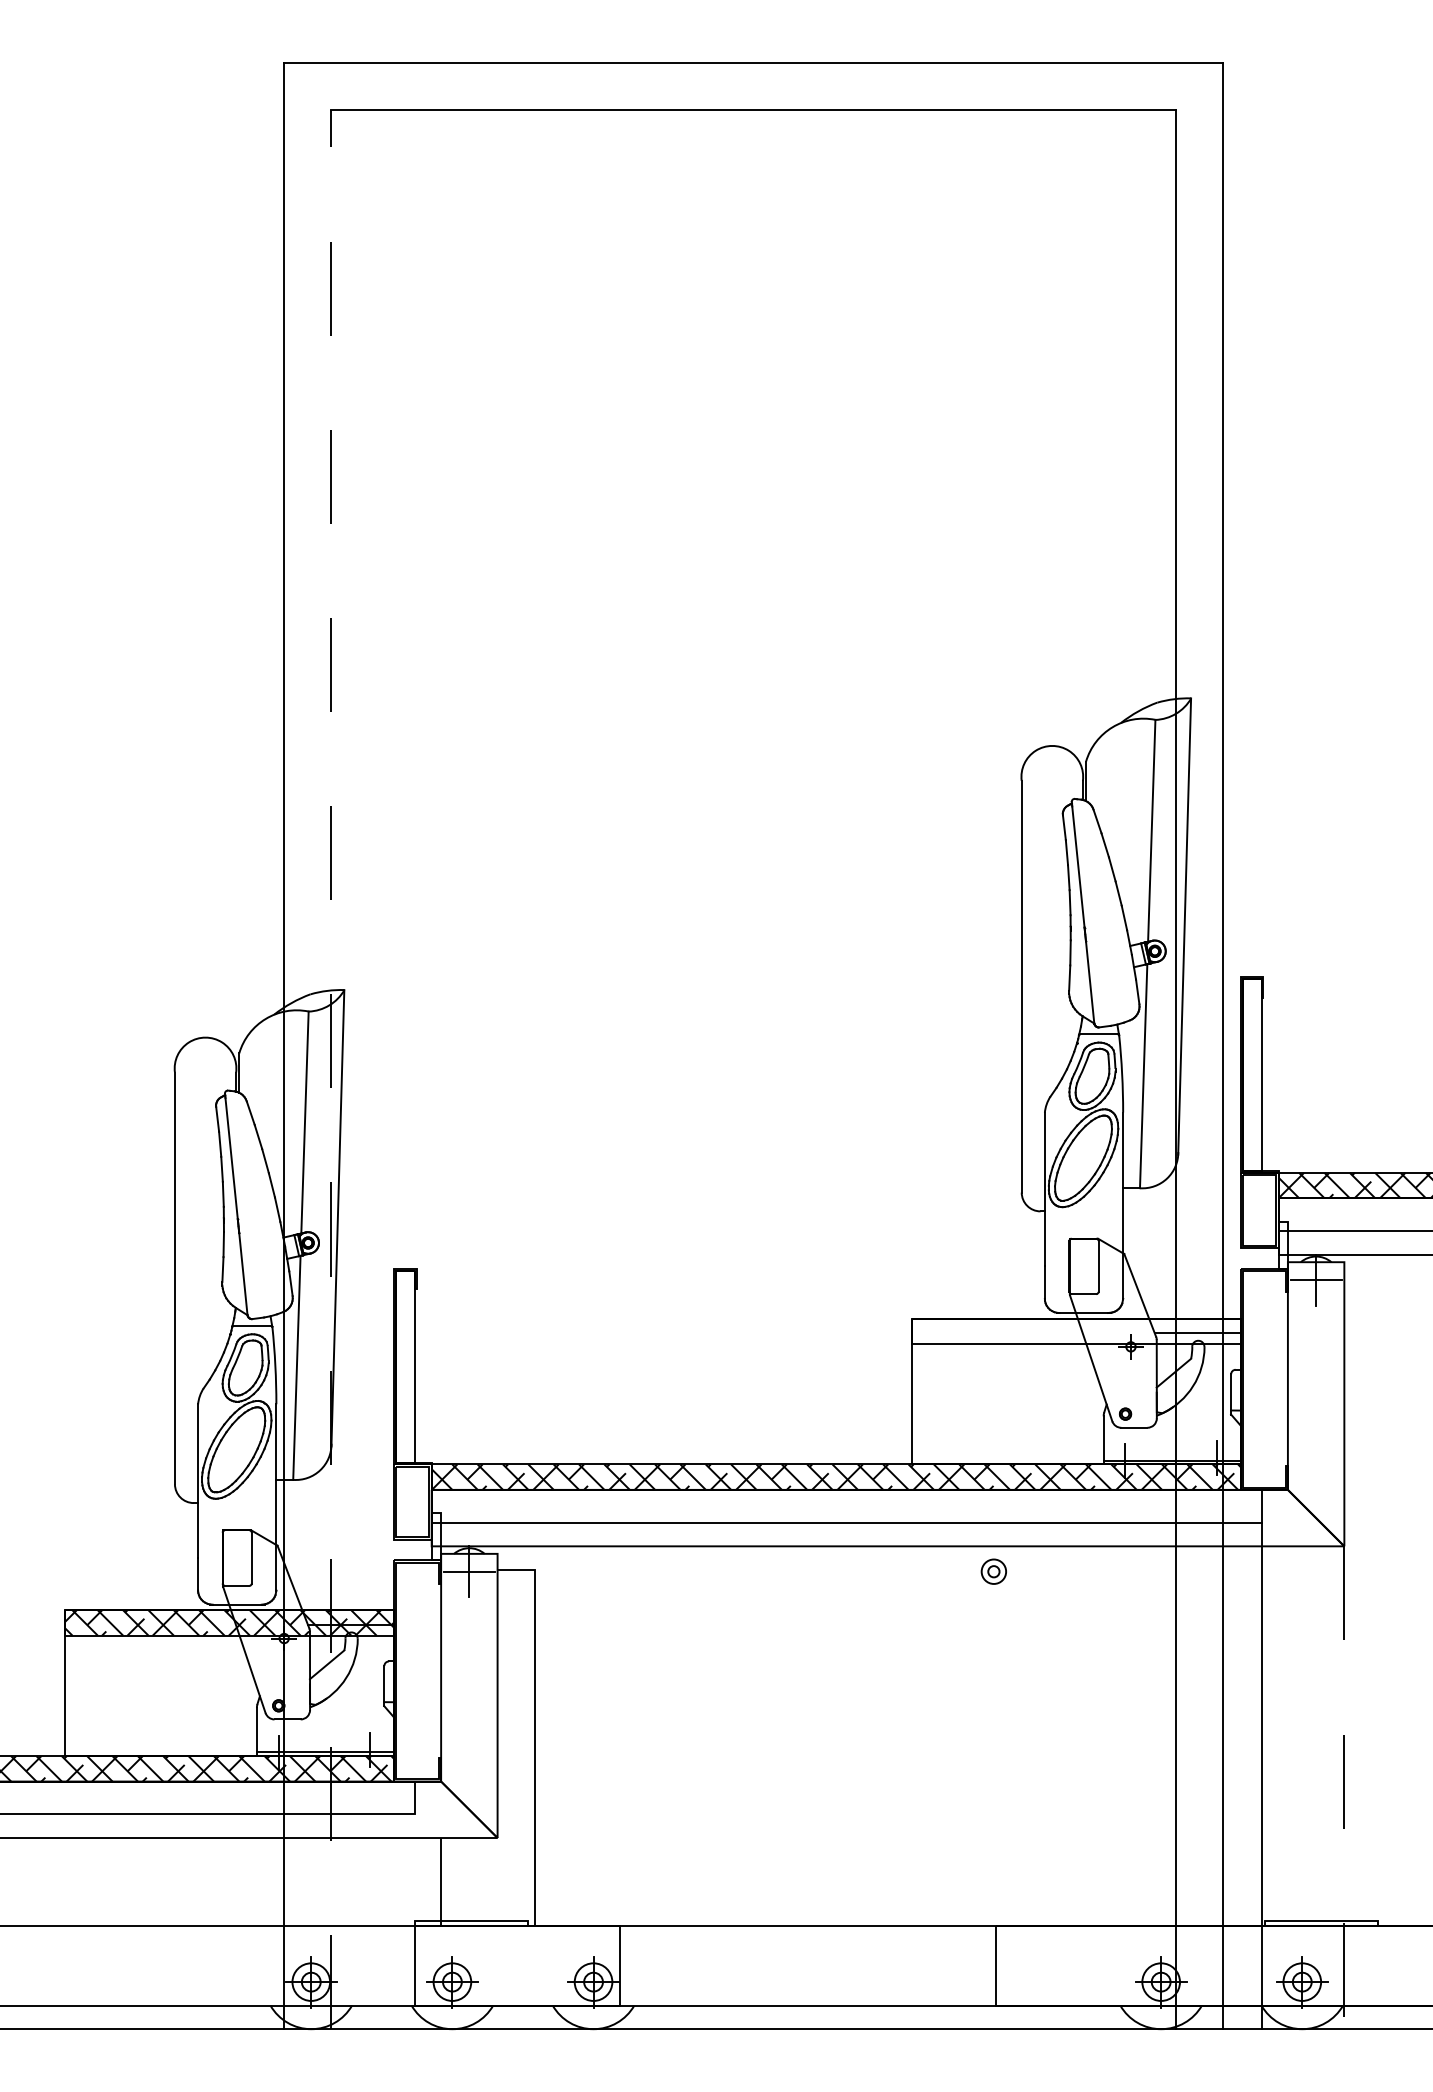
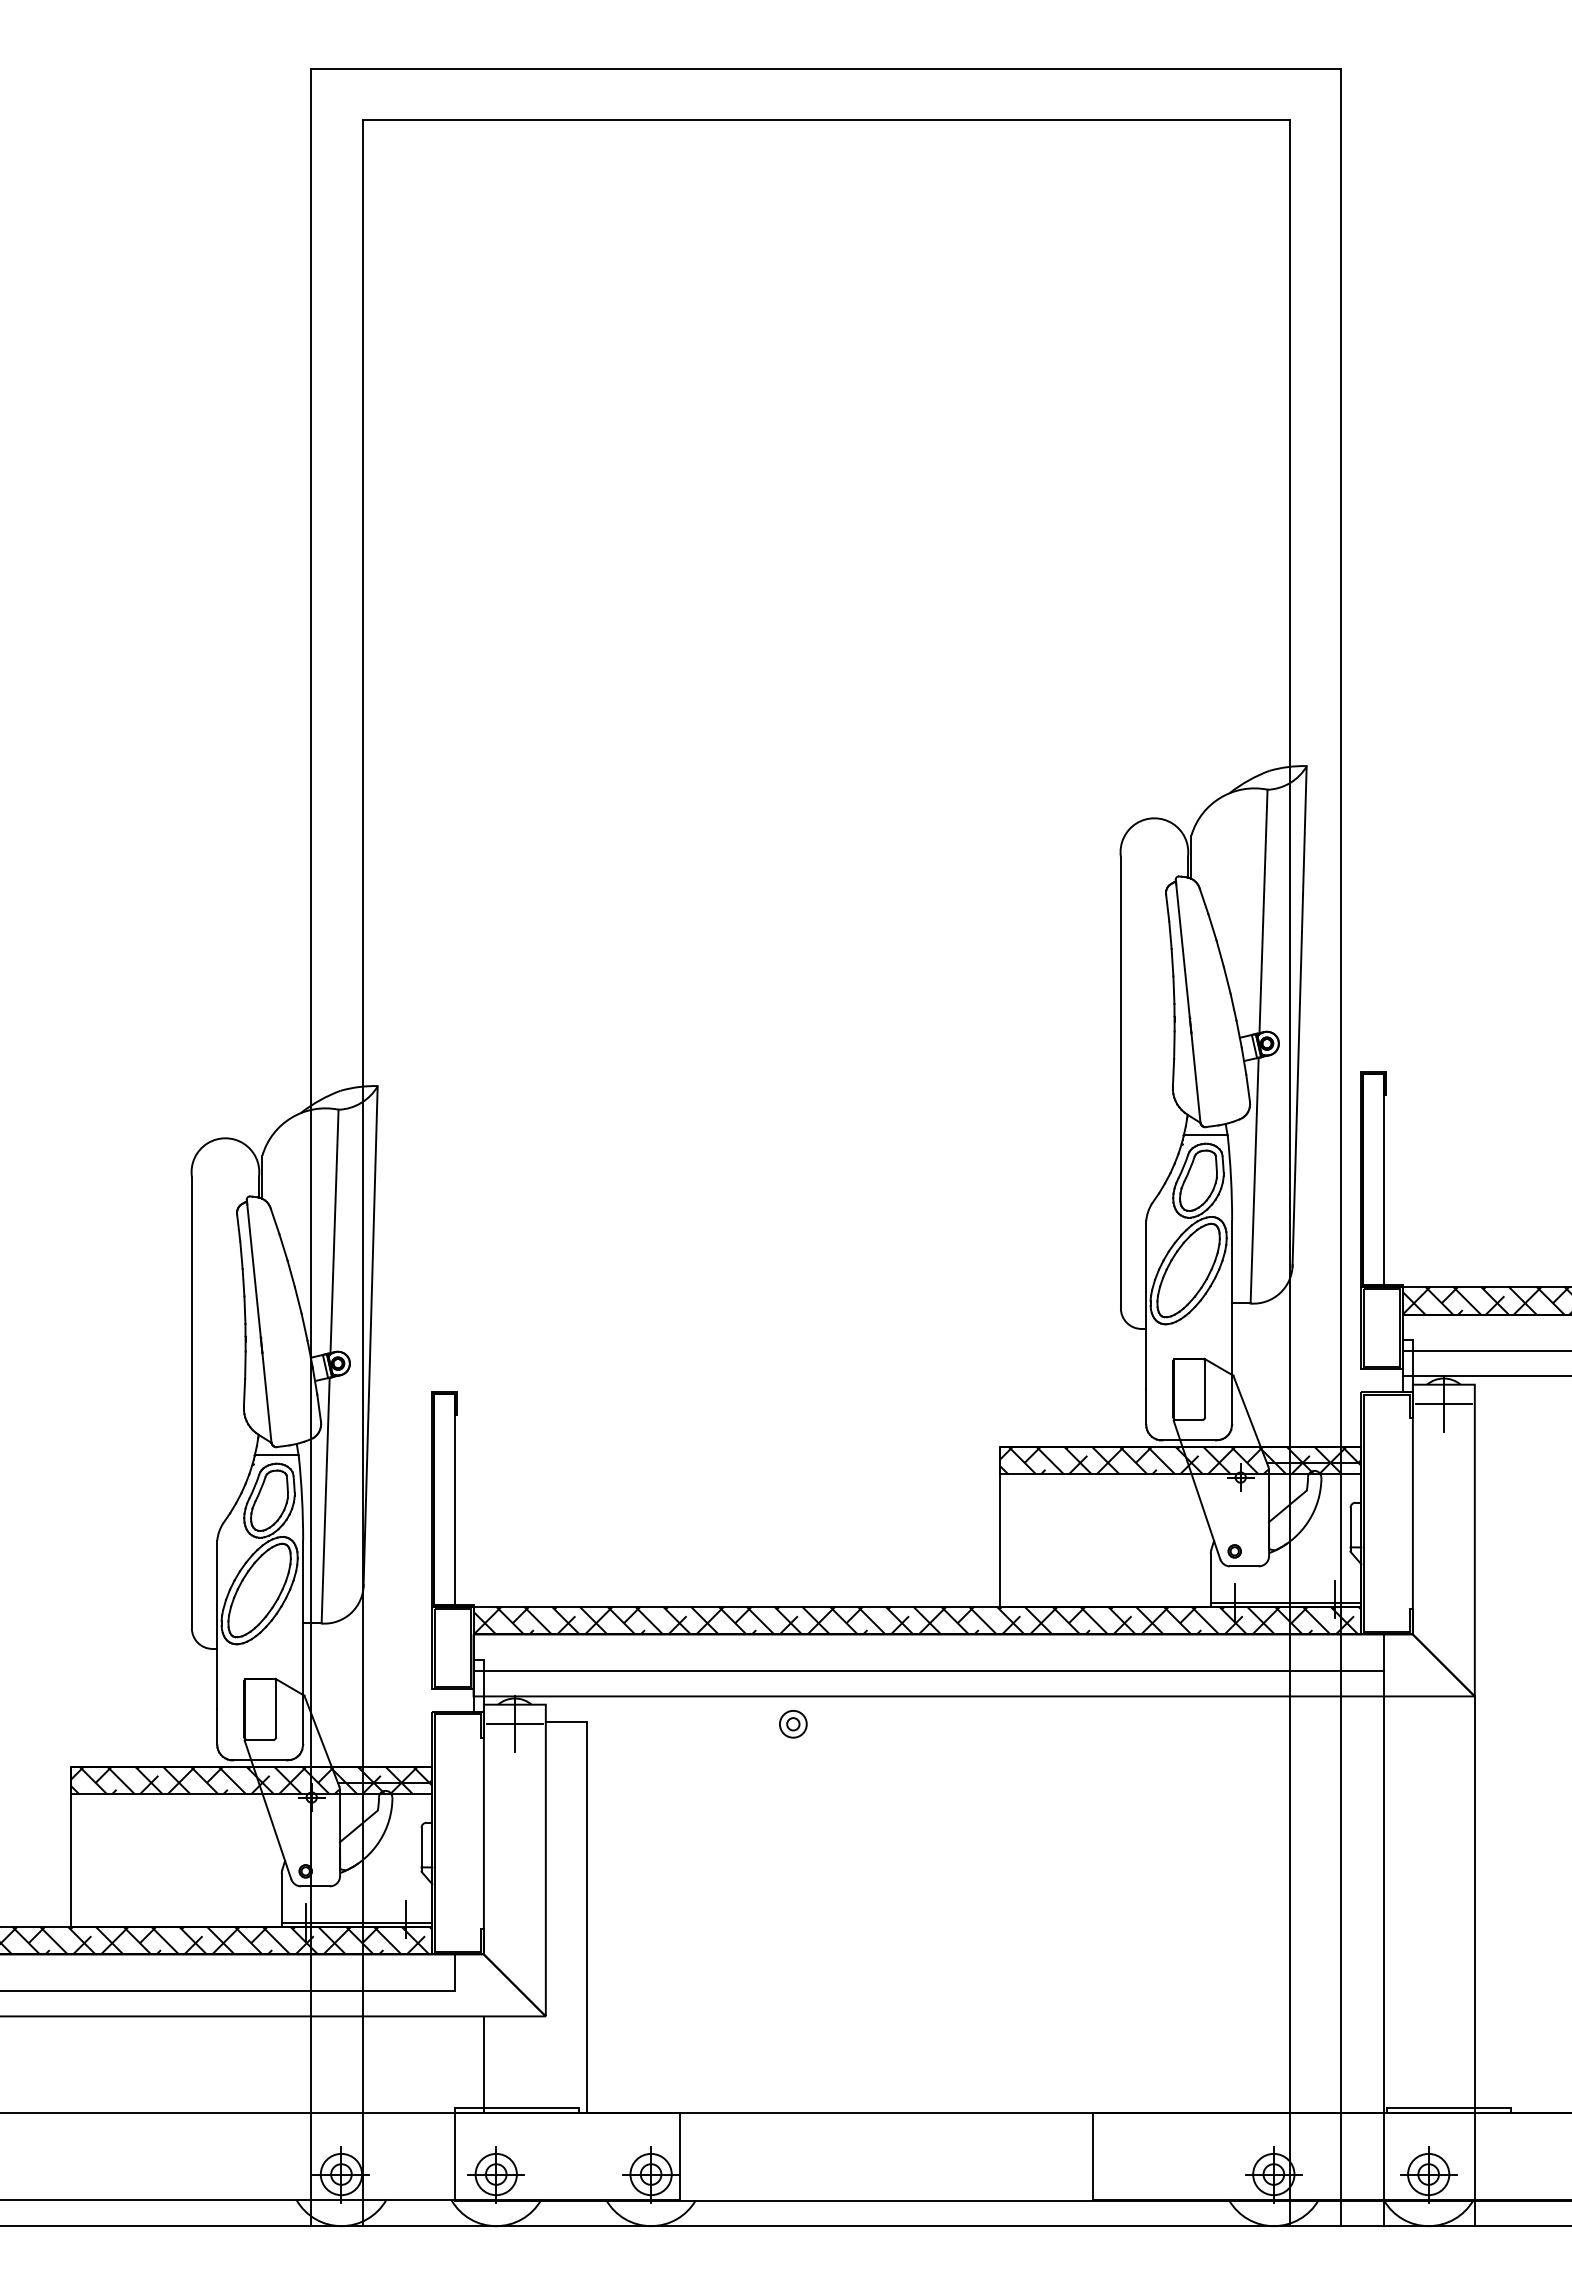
line: (331, 1069) -> (363, 1173), dashed -> solid
hatch: (1076, 1331) -> (1180, 1460), added
part: (994, 1571) -> (793, 1724), moved
line: (1344, 1787) -> (1474, 1961), dashed -> solid

